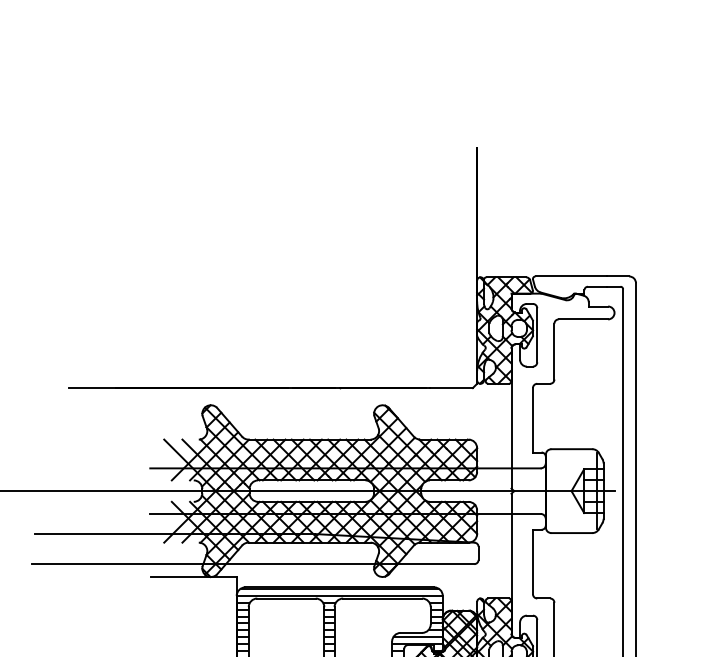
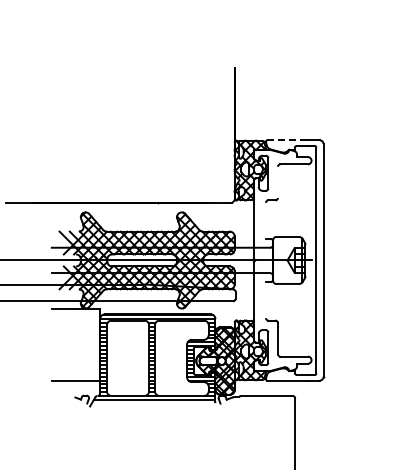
line: (571, 276) -> (287, 140), solid -> dashed
line: (553, 351) -> (277, 182), removed
line: (532, 419) -> (265, 220), removed
line: (532, 562) -> (265, 300), removed

